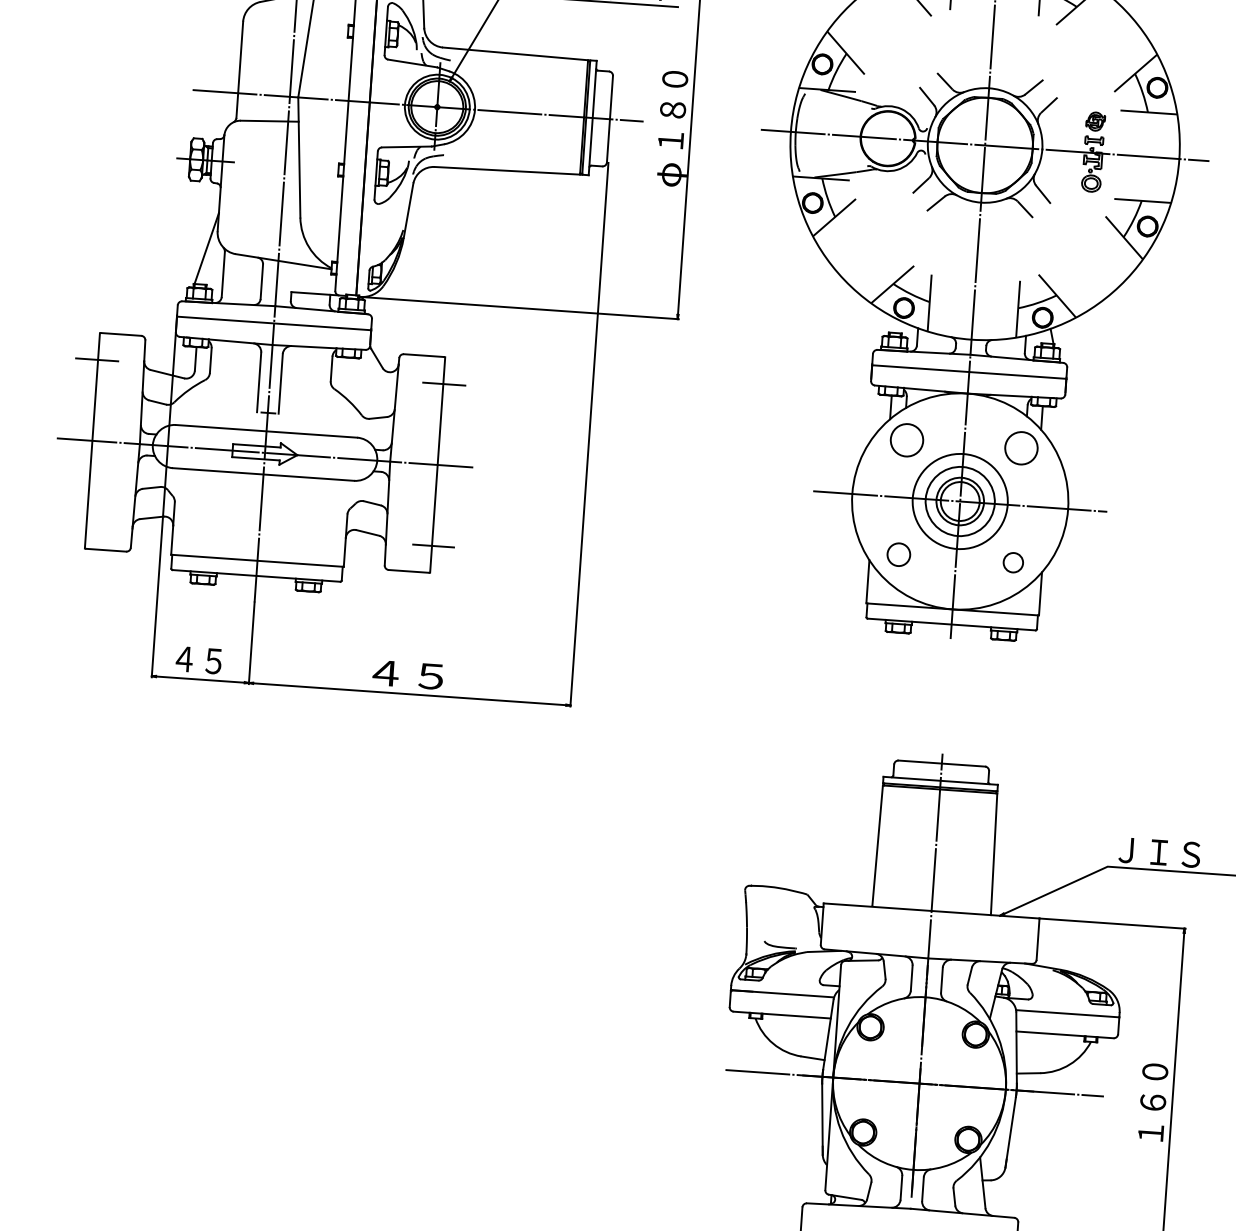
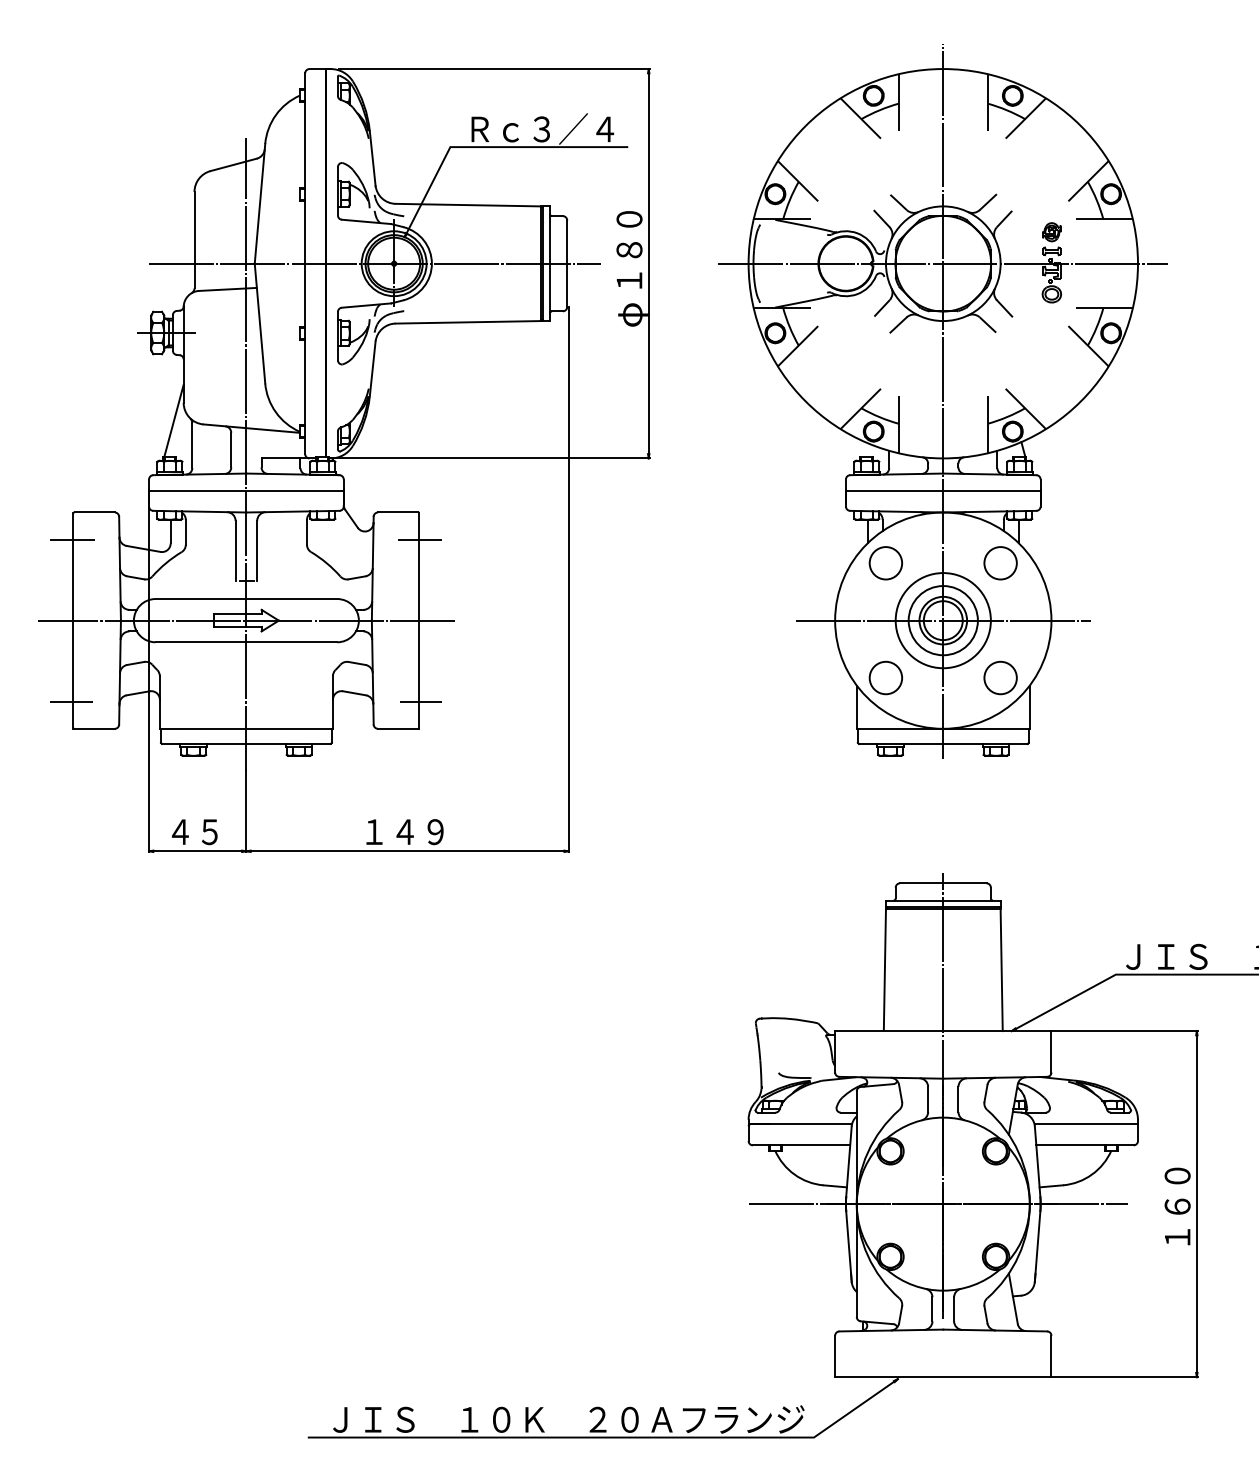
line: (84, 521) -> (71, 701), added
circle: (898, 554) -> (885, 677), size x1.43
circle: (1013, 562) -> (1000, 677), size x1.67
text: (407, 675) -> (404, 832), ４５ -> １４９

